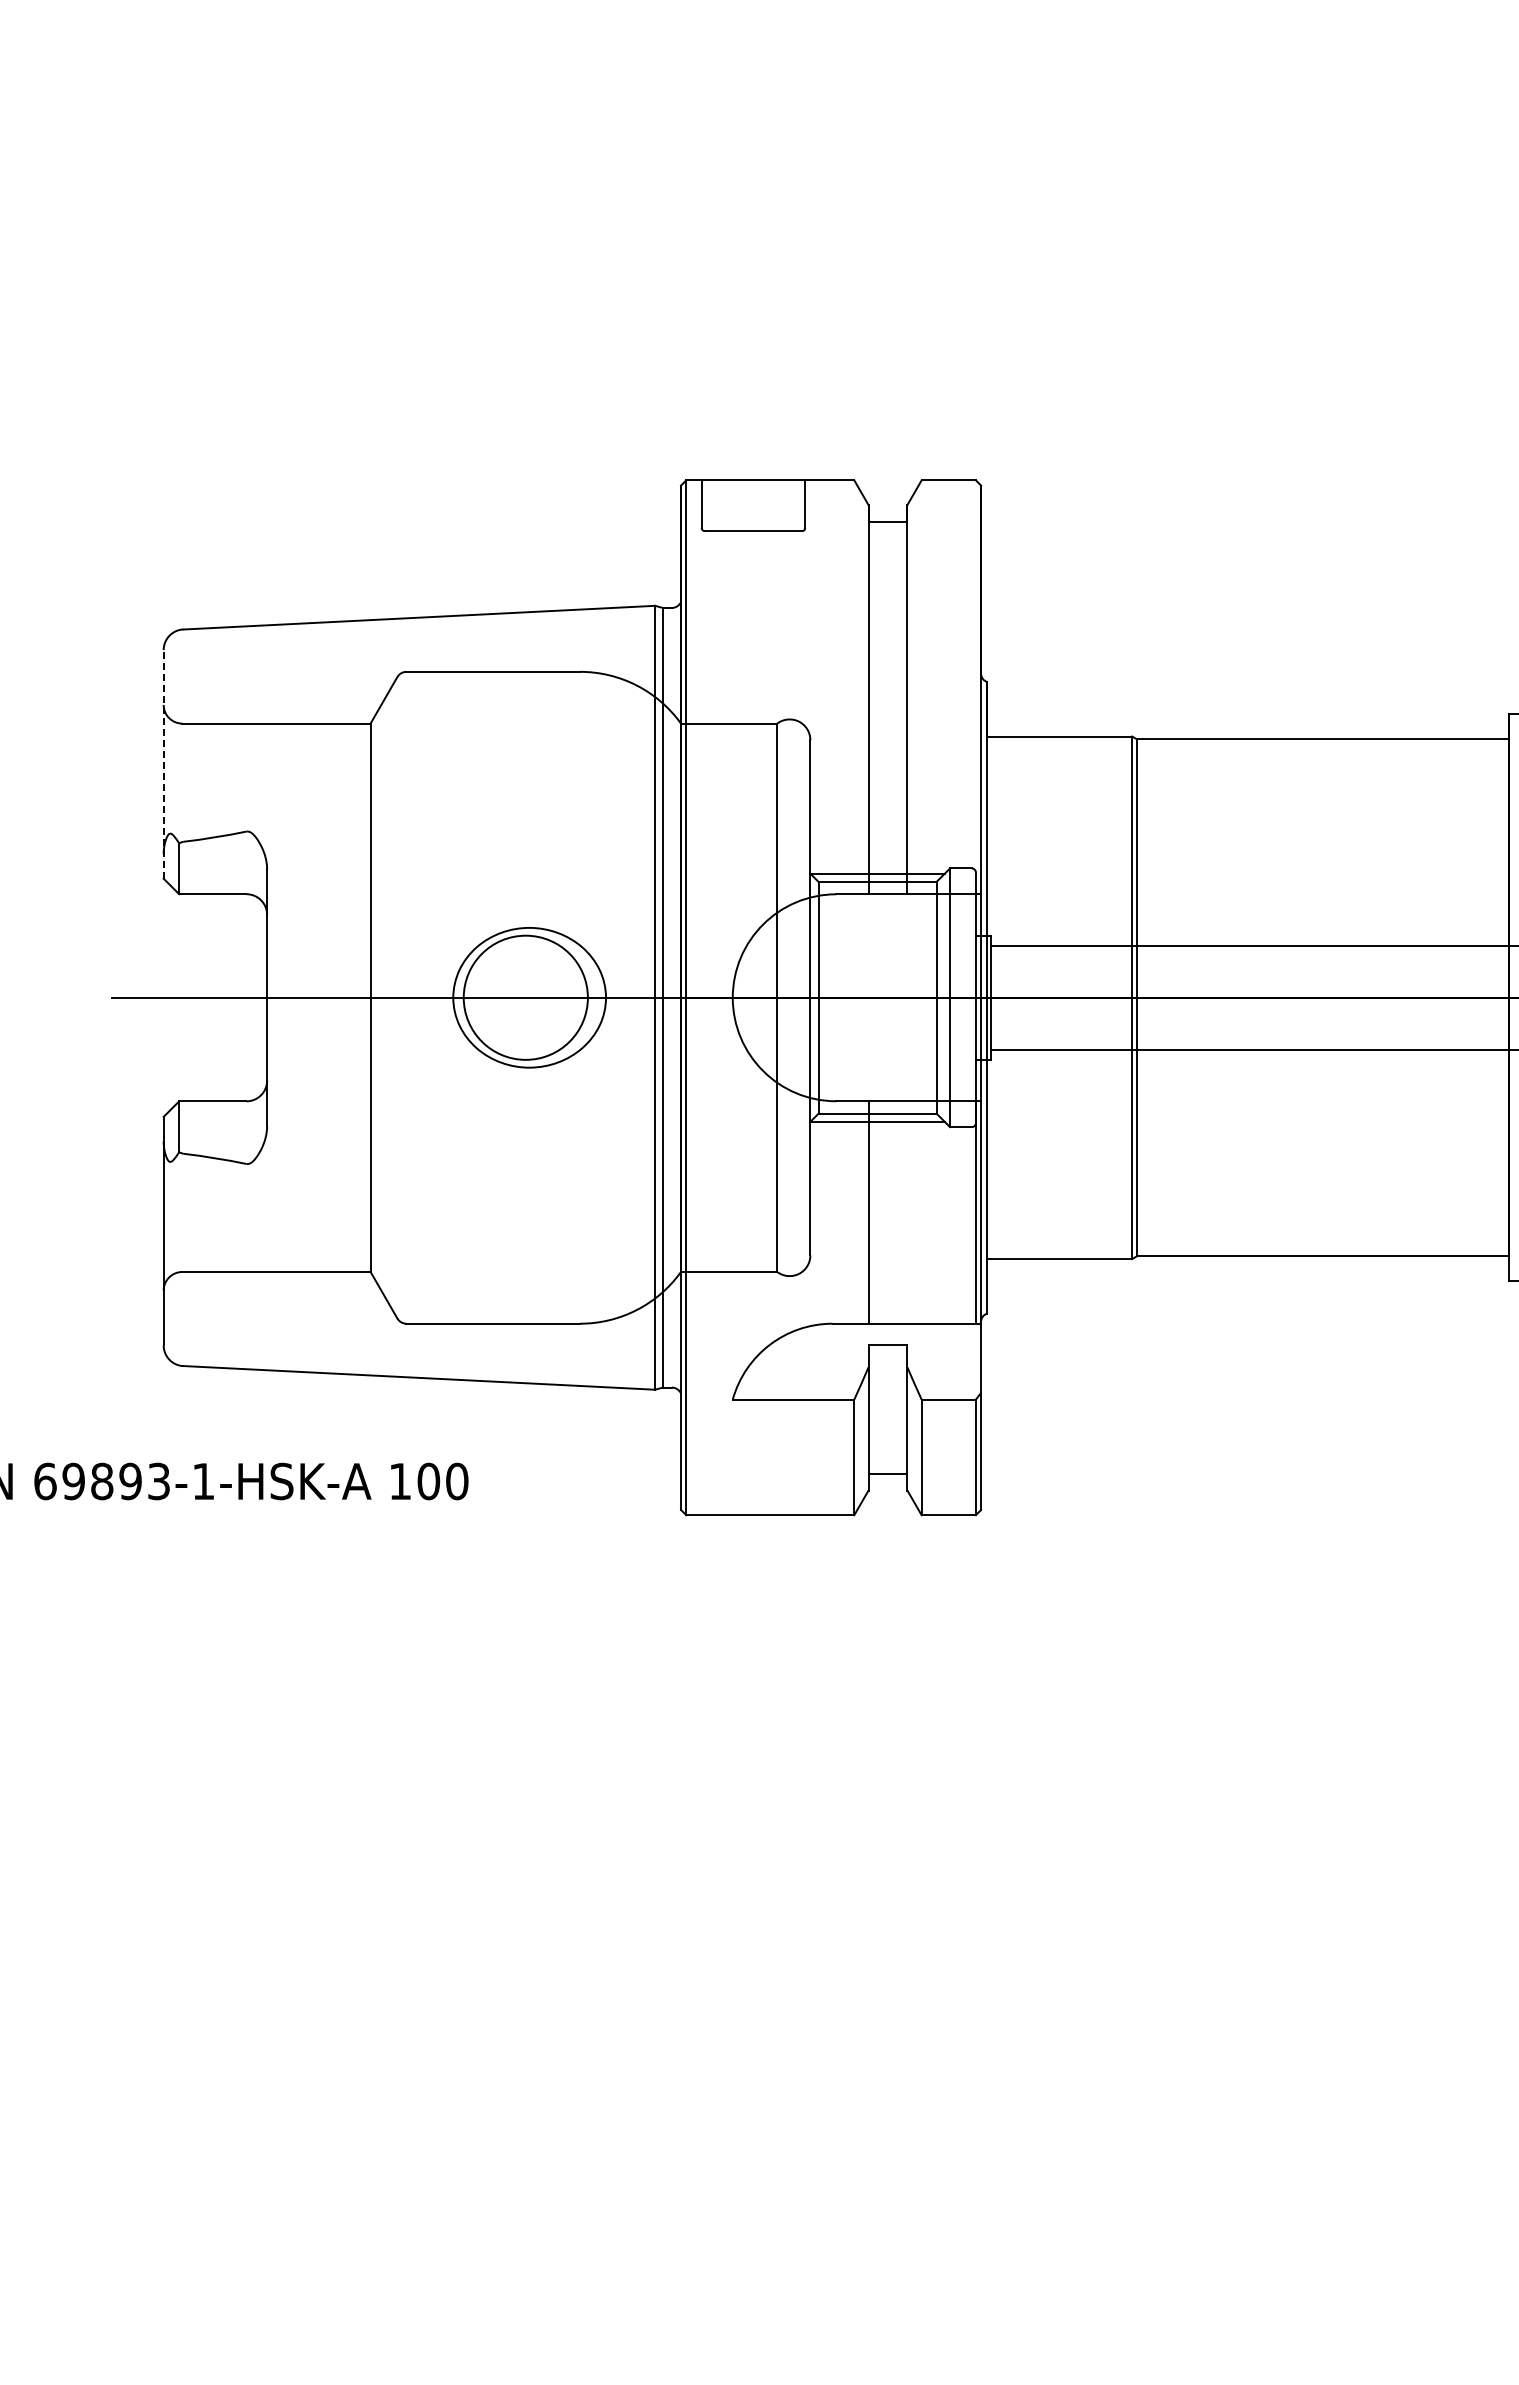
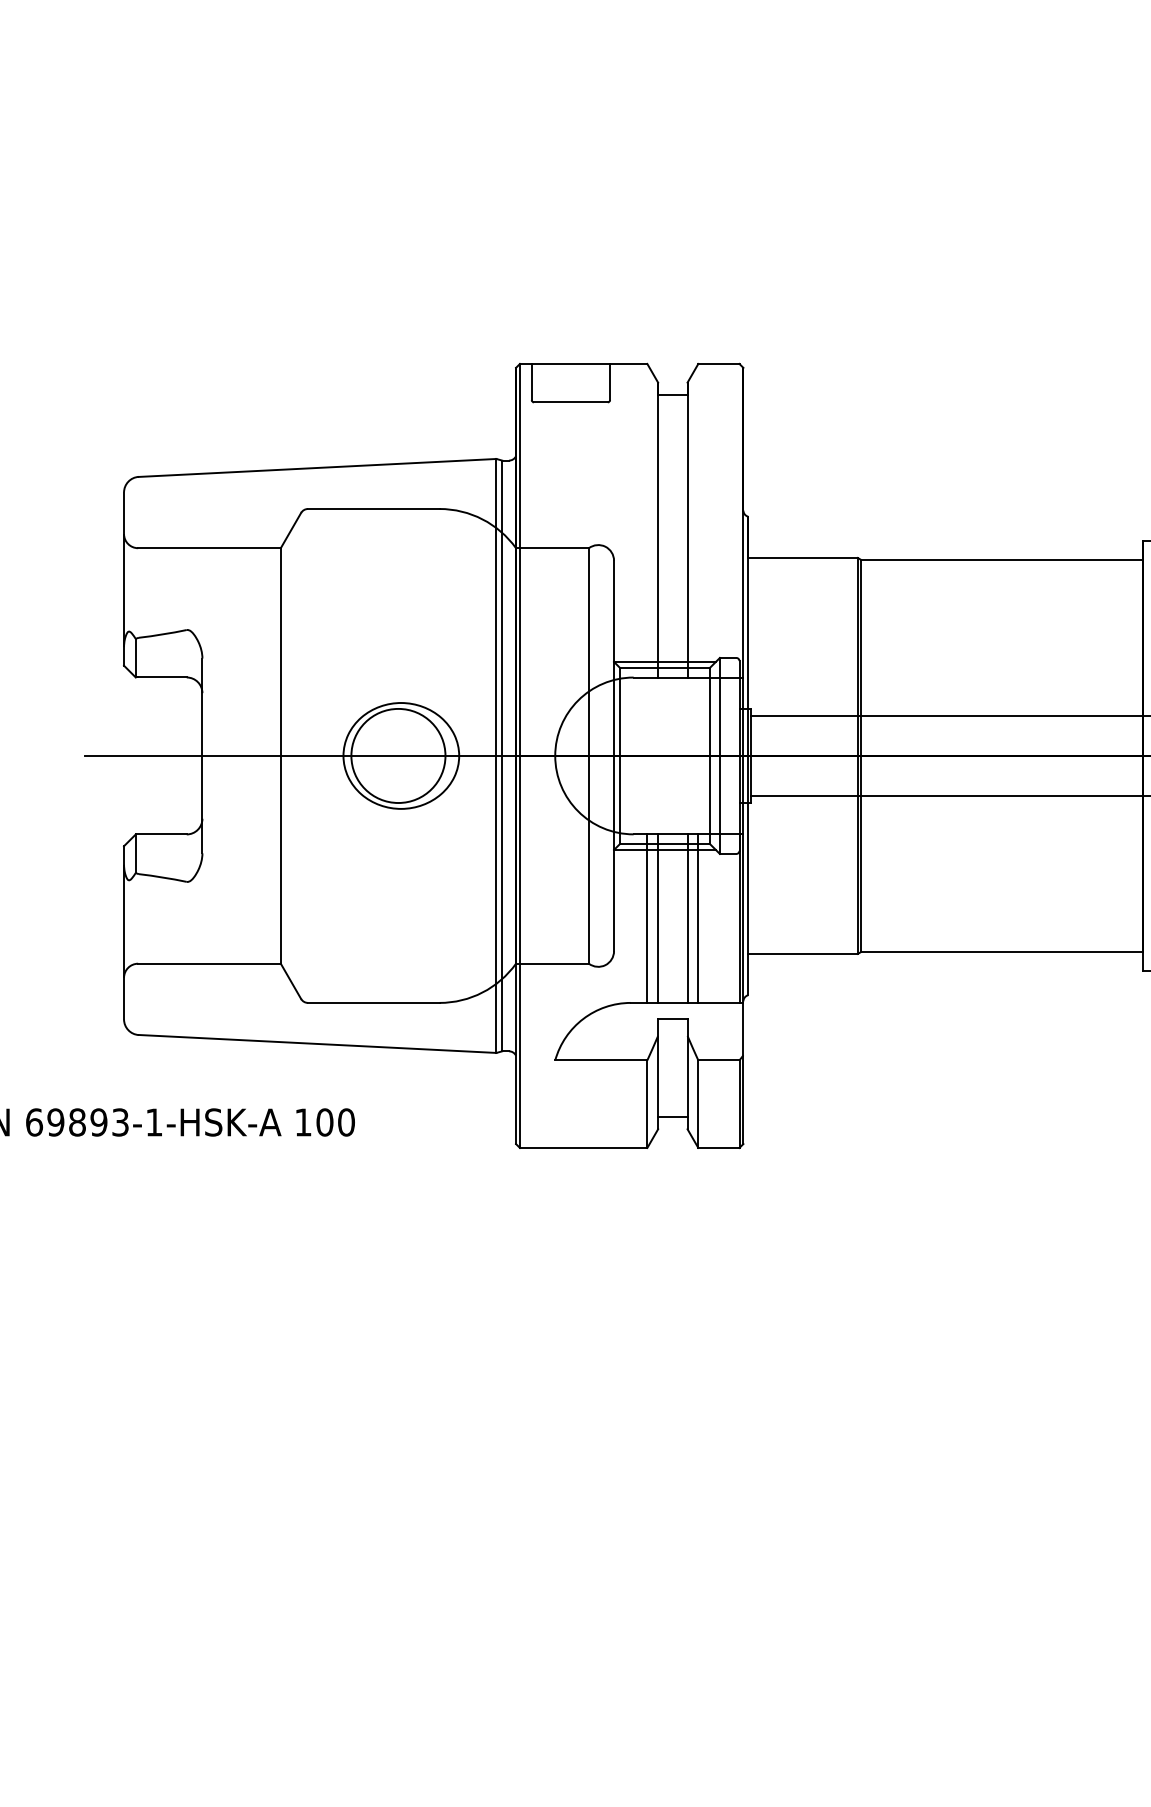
line: (163, 763) -> (123, 578), dashed -> solid
line: (854, 1212) -> (647, 918), added
line: (907, 1212) -> (687, 918), added
line: (921, 1212) -> (698, 918), added

